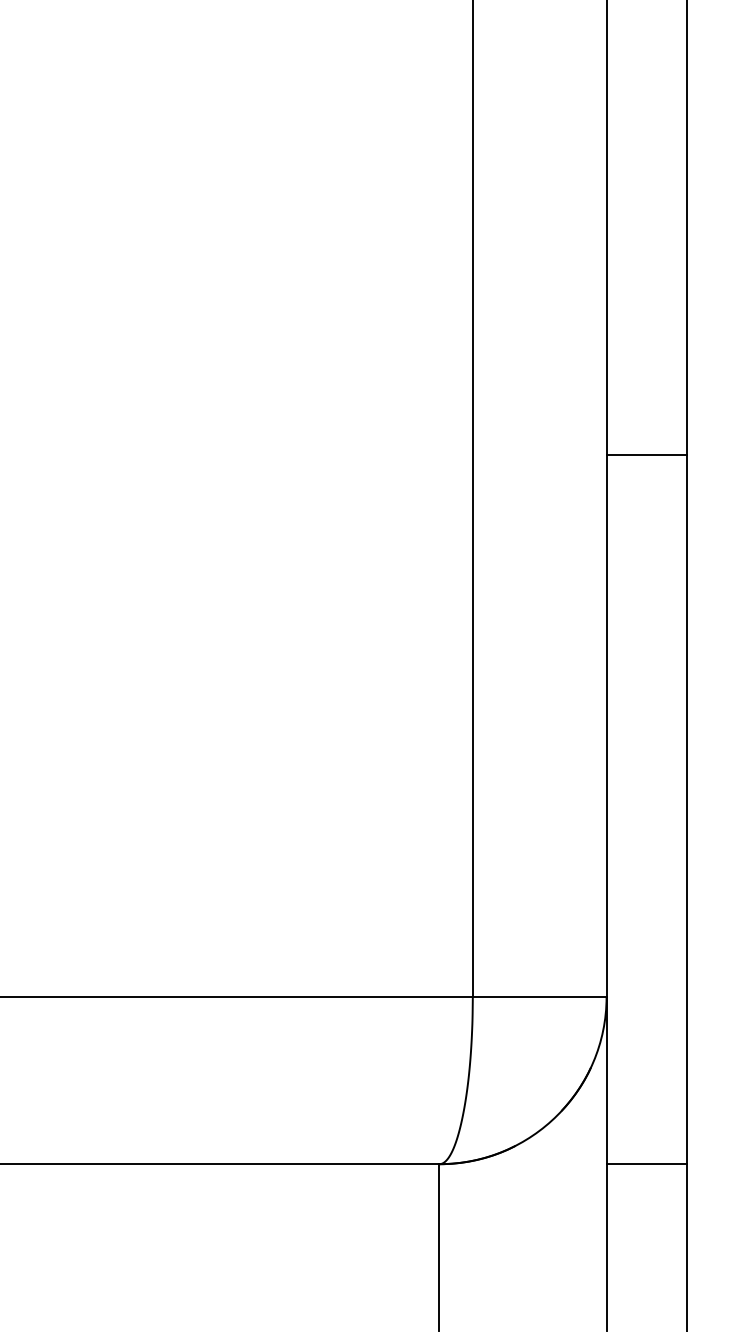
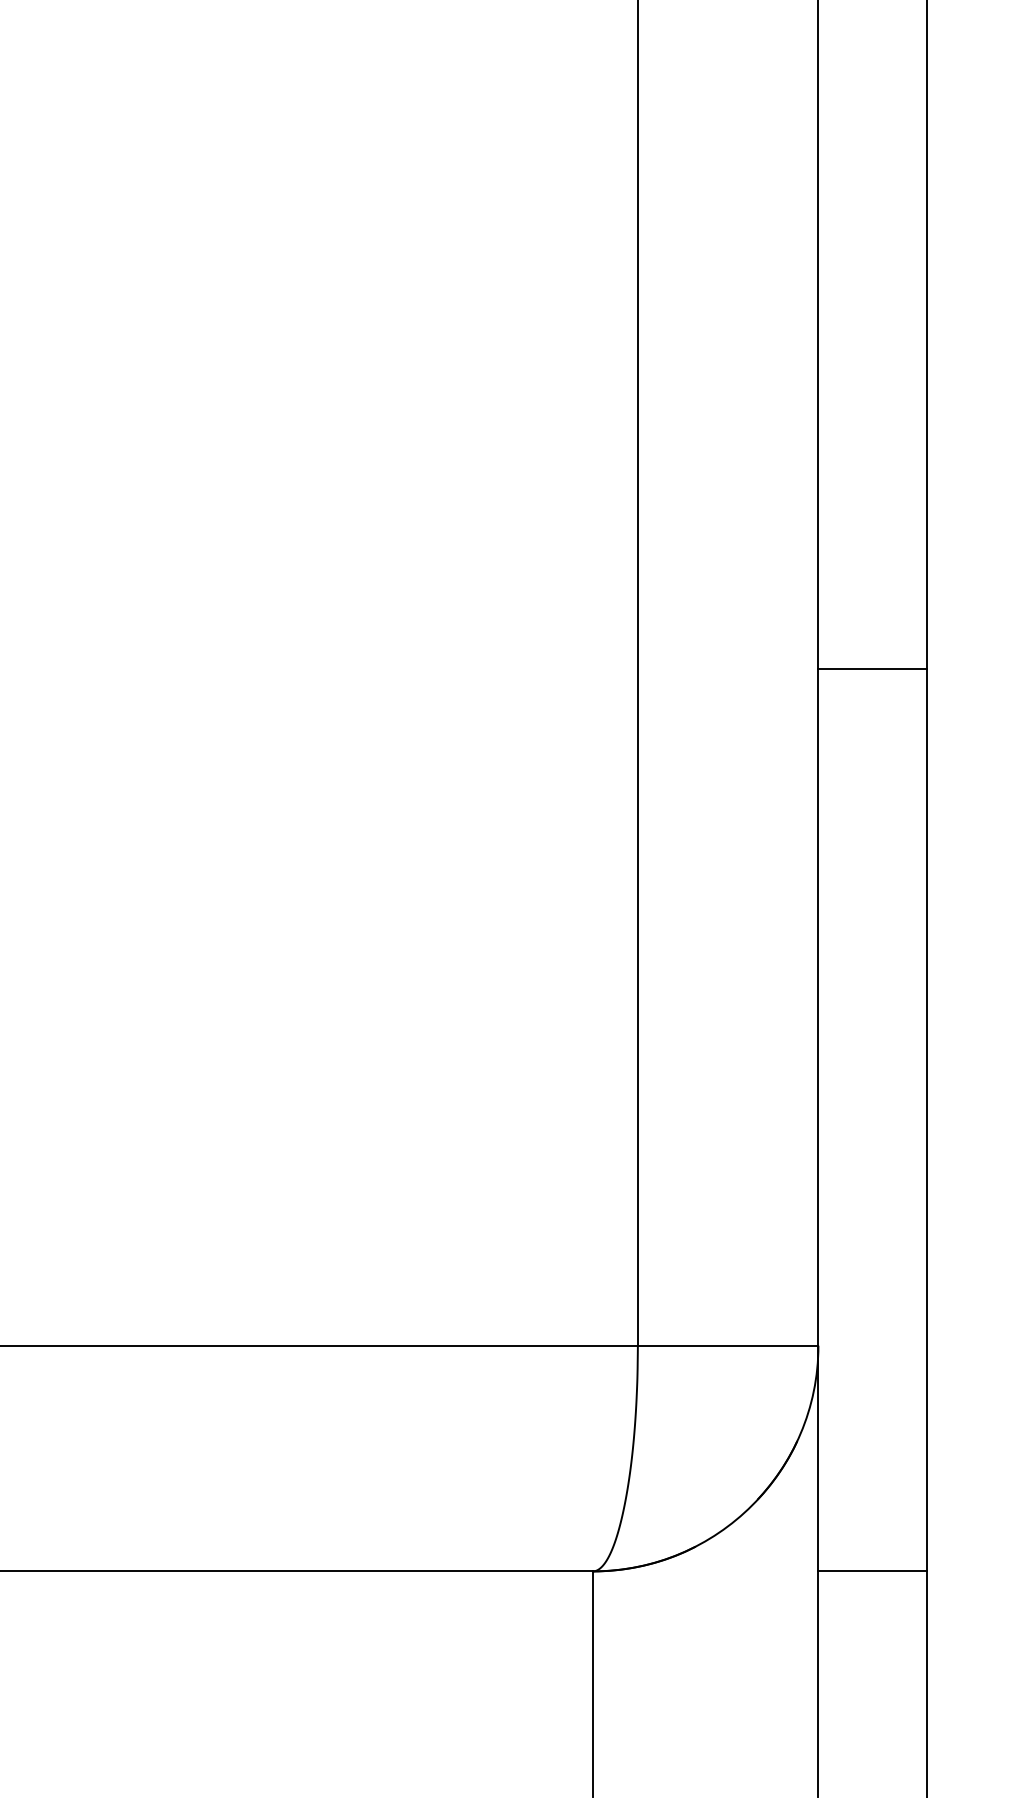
line: (646, 455) -> (872, 668), moved

